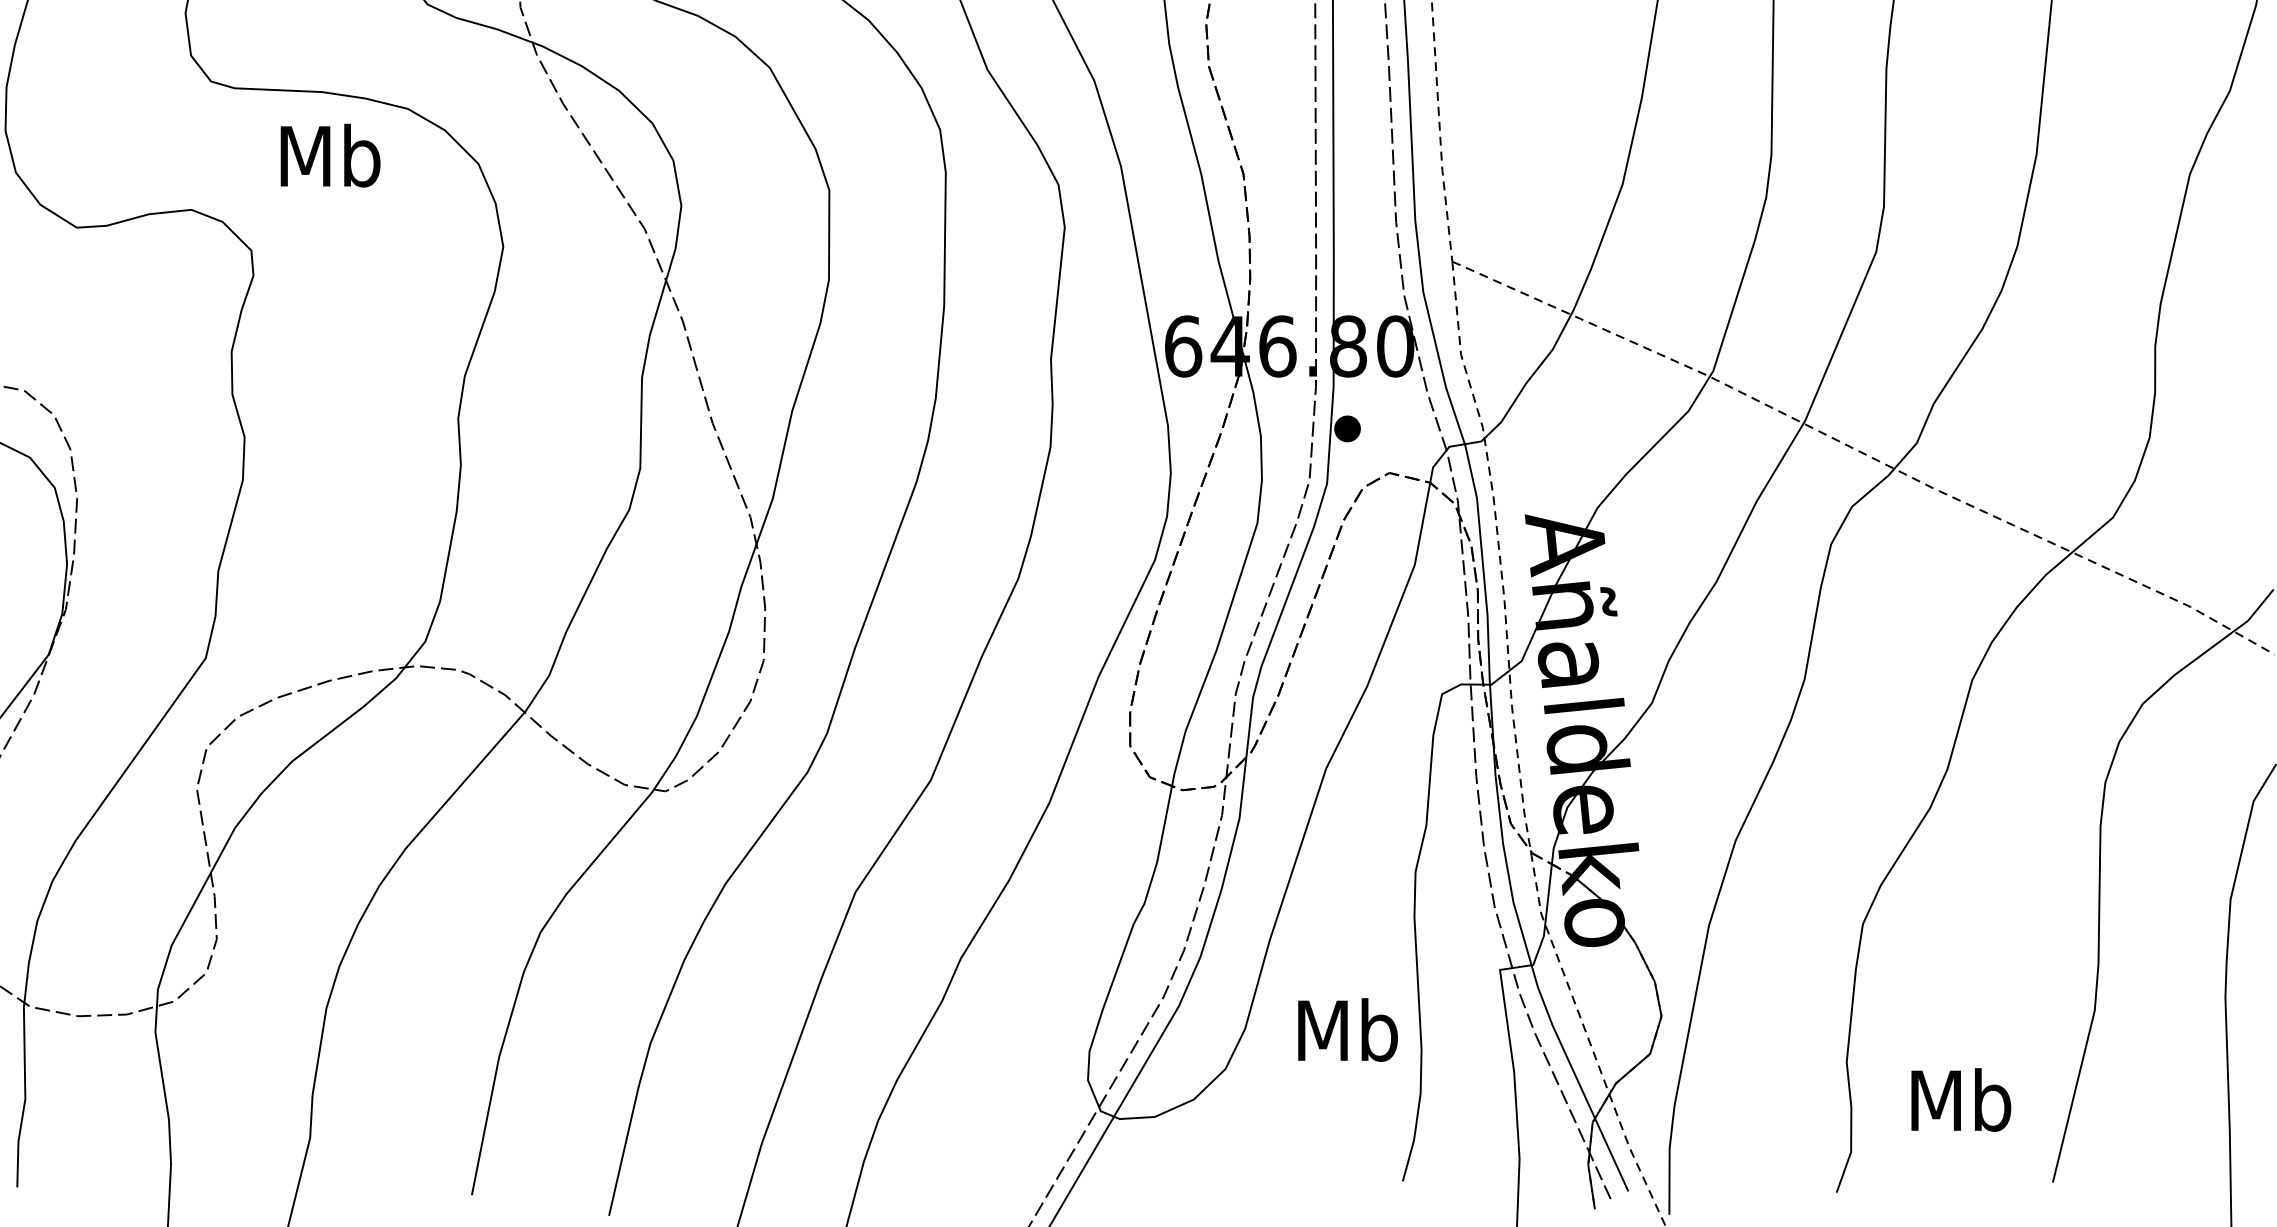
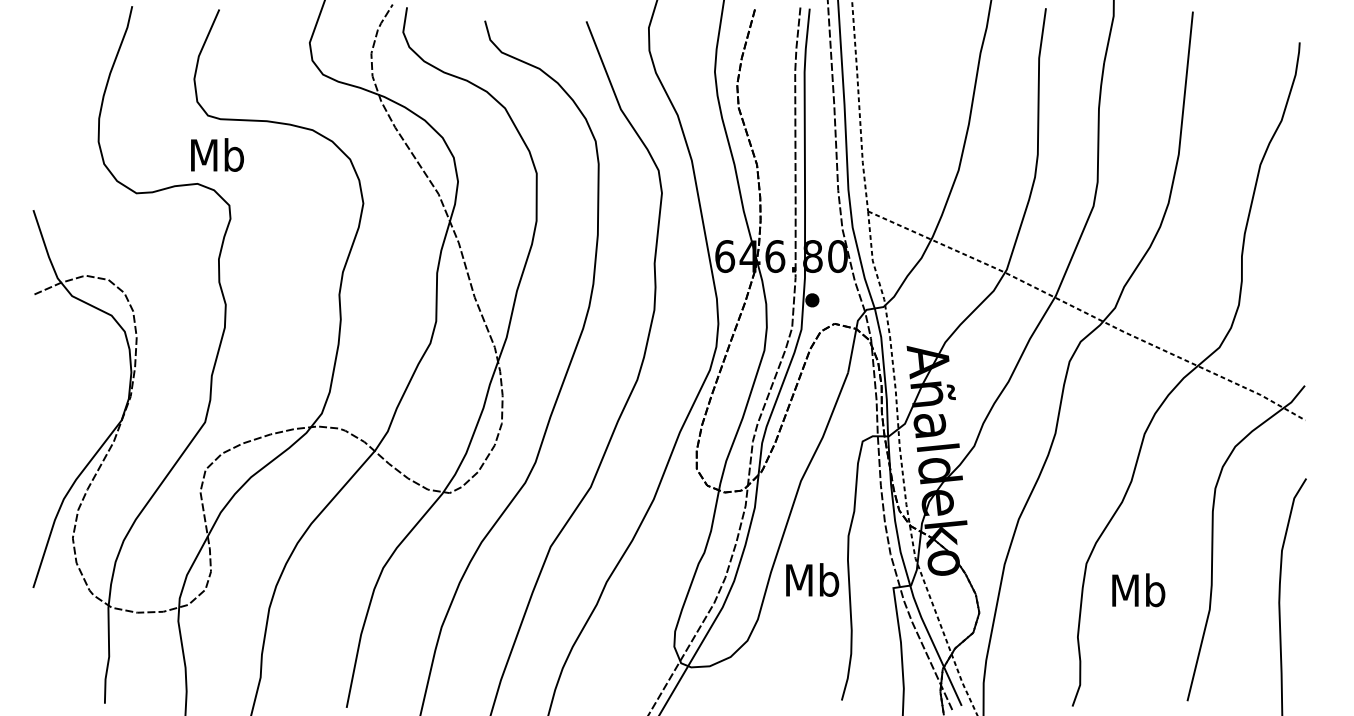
text: (330, 154) -> (217, 154), moved
text: (1347, 1028) -> (812, 579), moved
text: (1960, 1100) -> (1138, 590), moved

